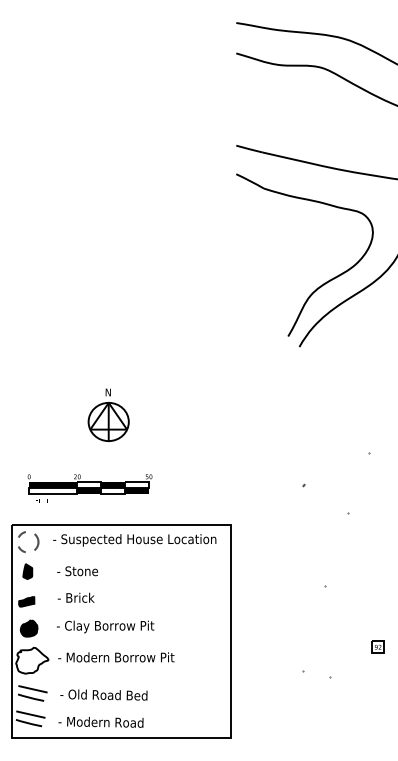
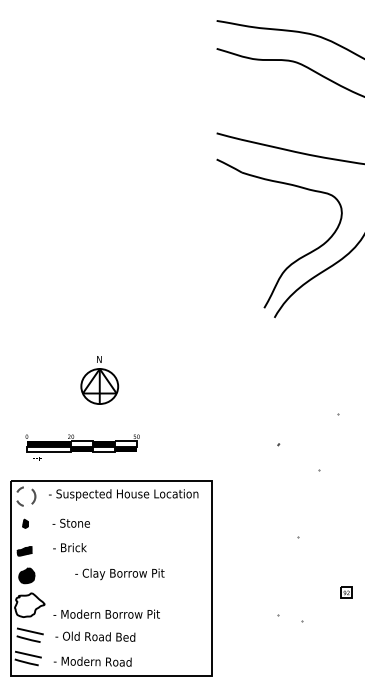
part: (27, 571) -> (25, 523), size x0.6
text: (105, 627) -> (119, 574), moved
text: (116, 656) -> (106, 613), moved

